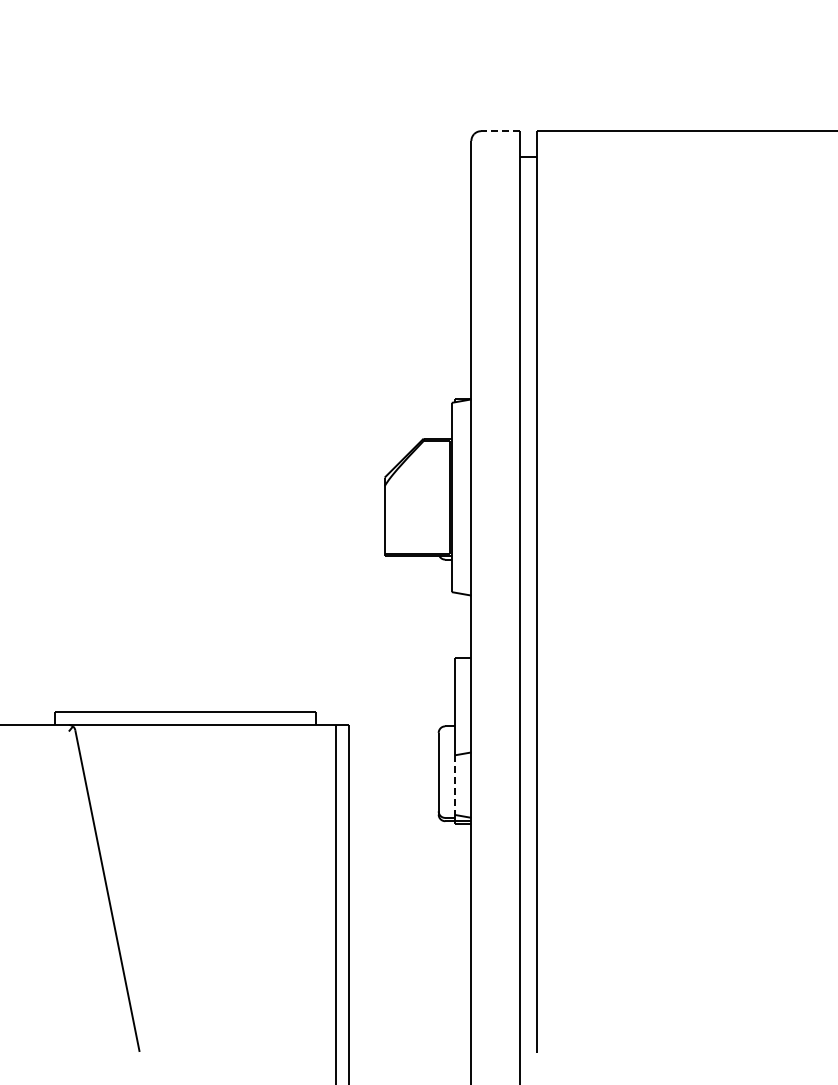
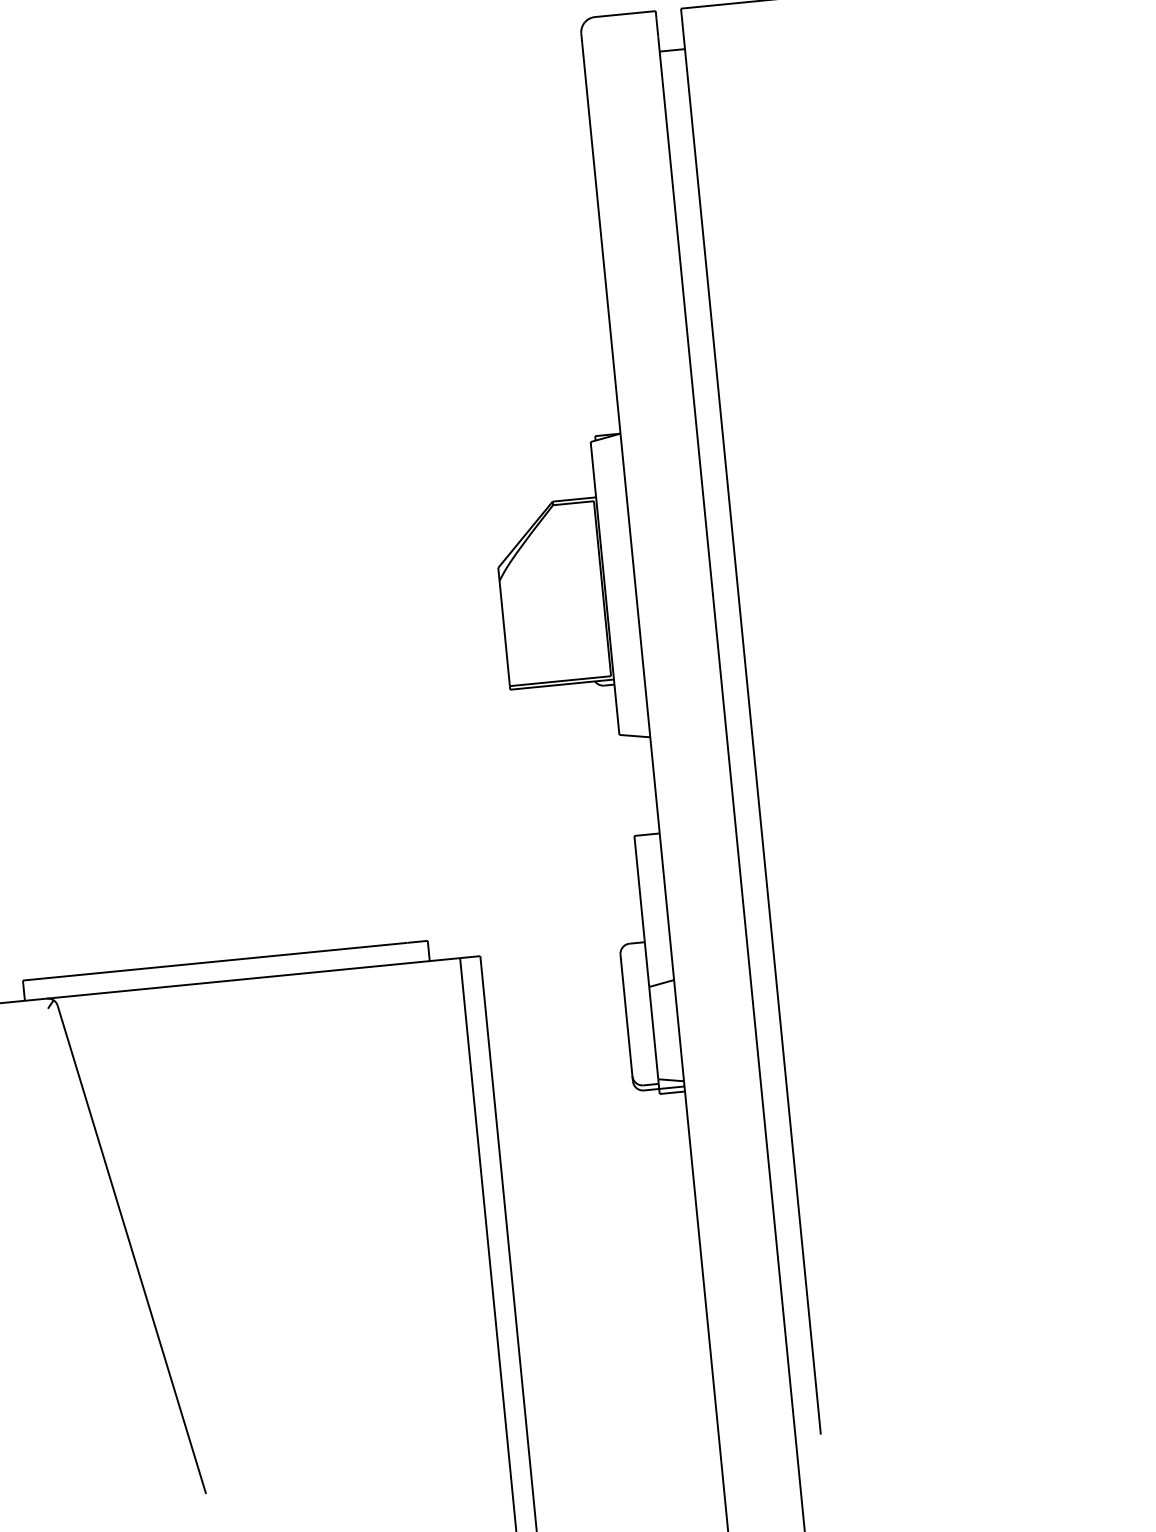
line: (500, 131) -> (624, 14), dashed -> solid
line: (455, 785) -> (654, 1033), dashed -> solid

